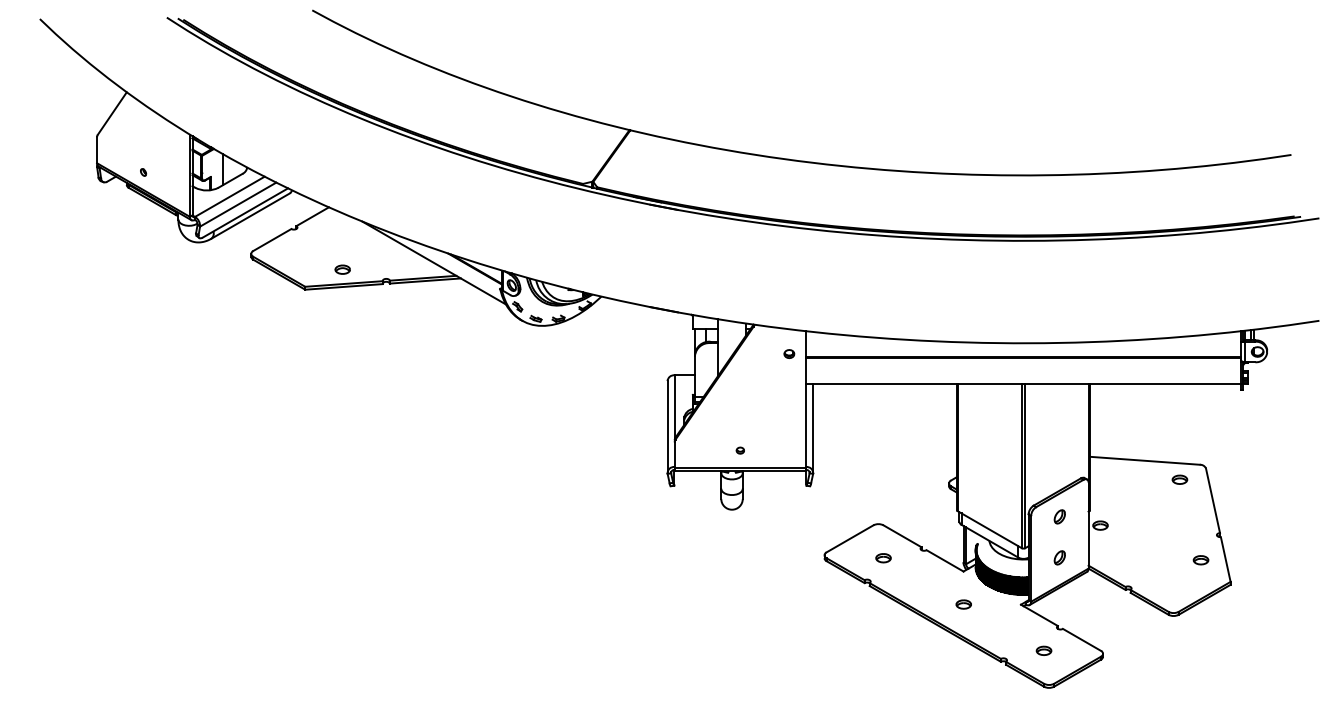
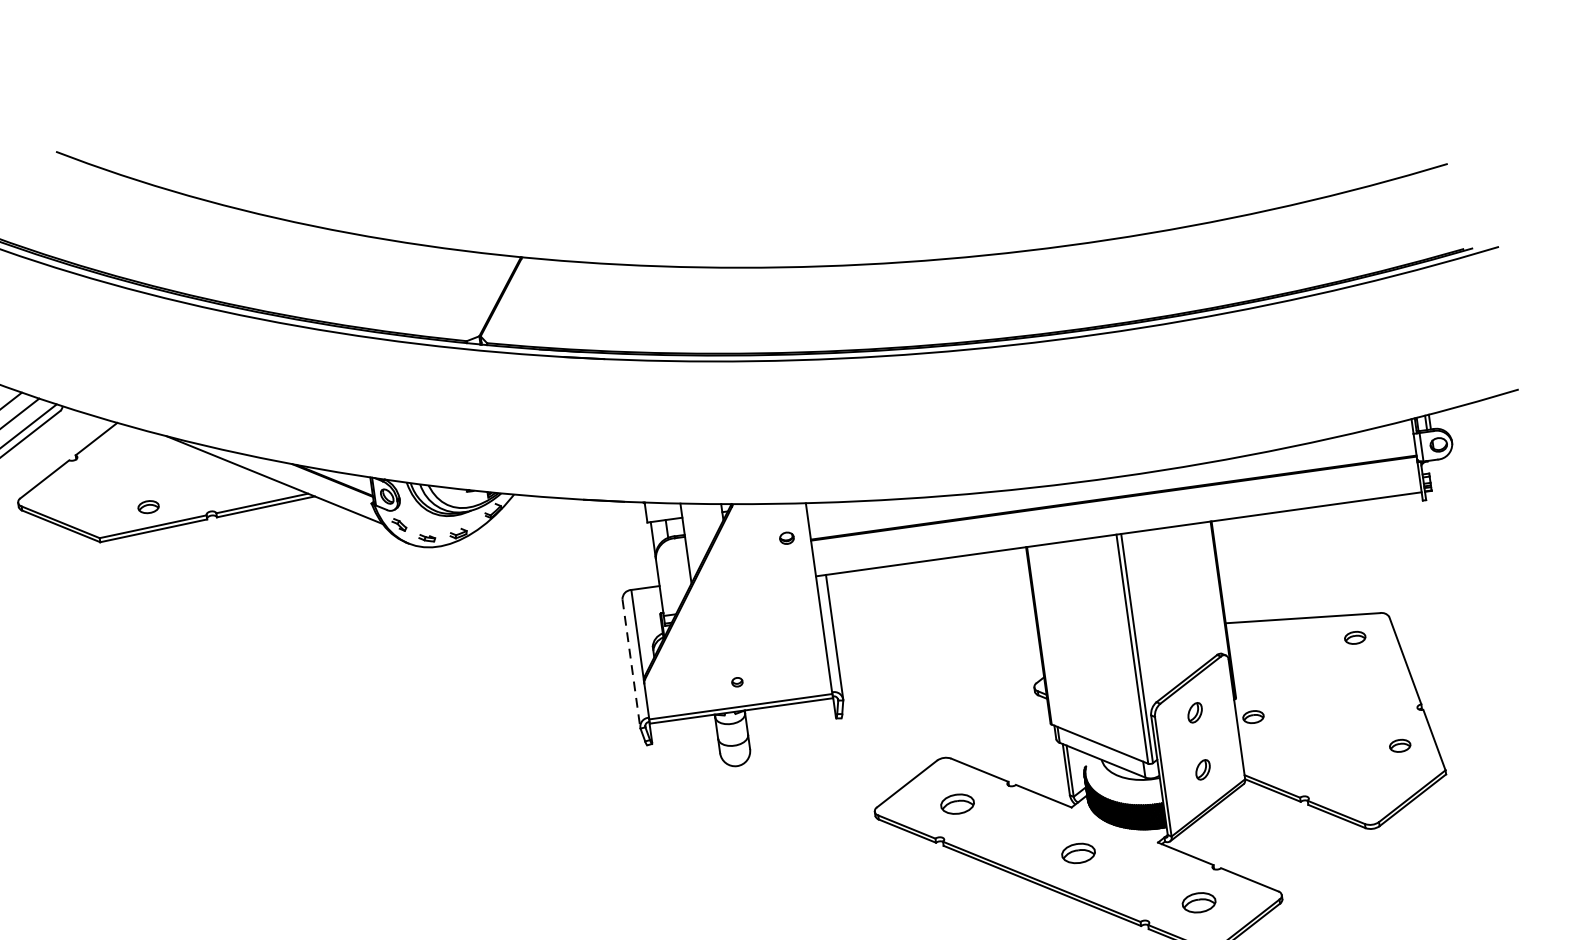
line: (667, 426) -> (631, 662), solid -> dashed
part: (883, 558) -> (957, 804), size x1.6
part: (963, 604) -> (1077, 853), size x1.6
part: (1043, 650) -> (1198, 902), size x1.6

